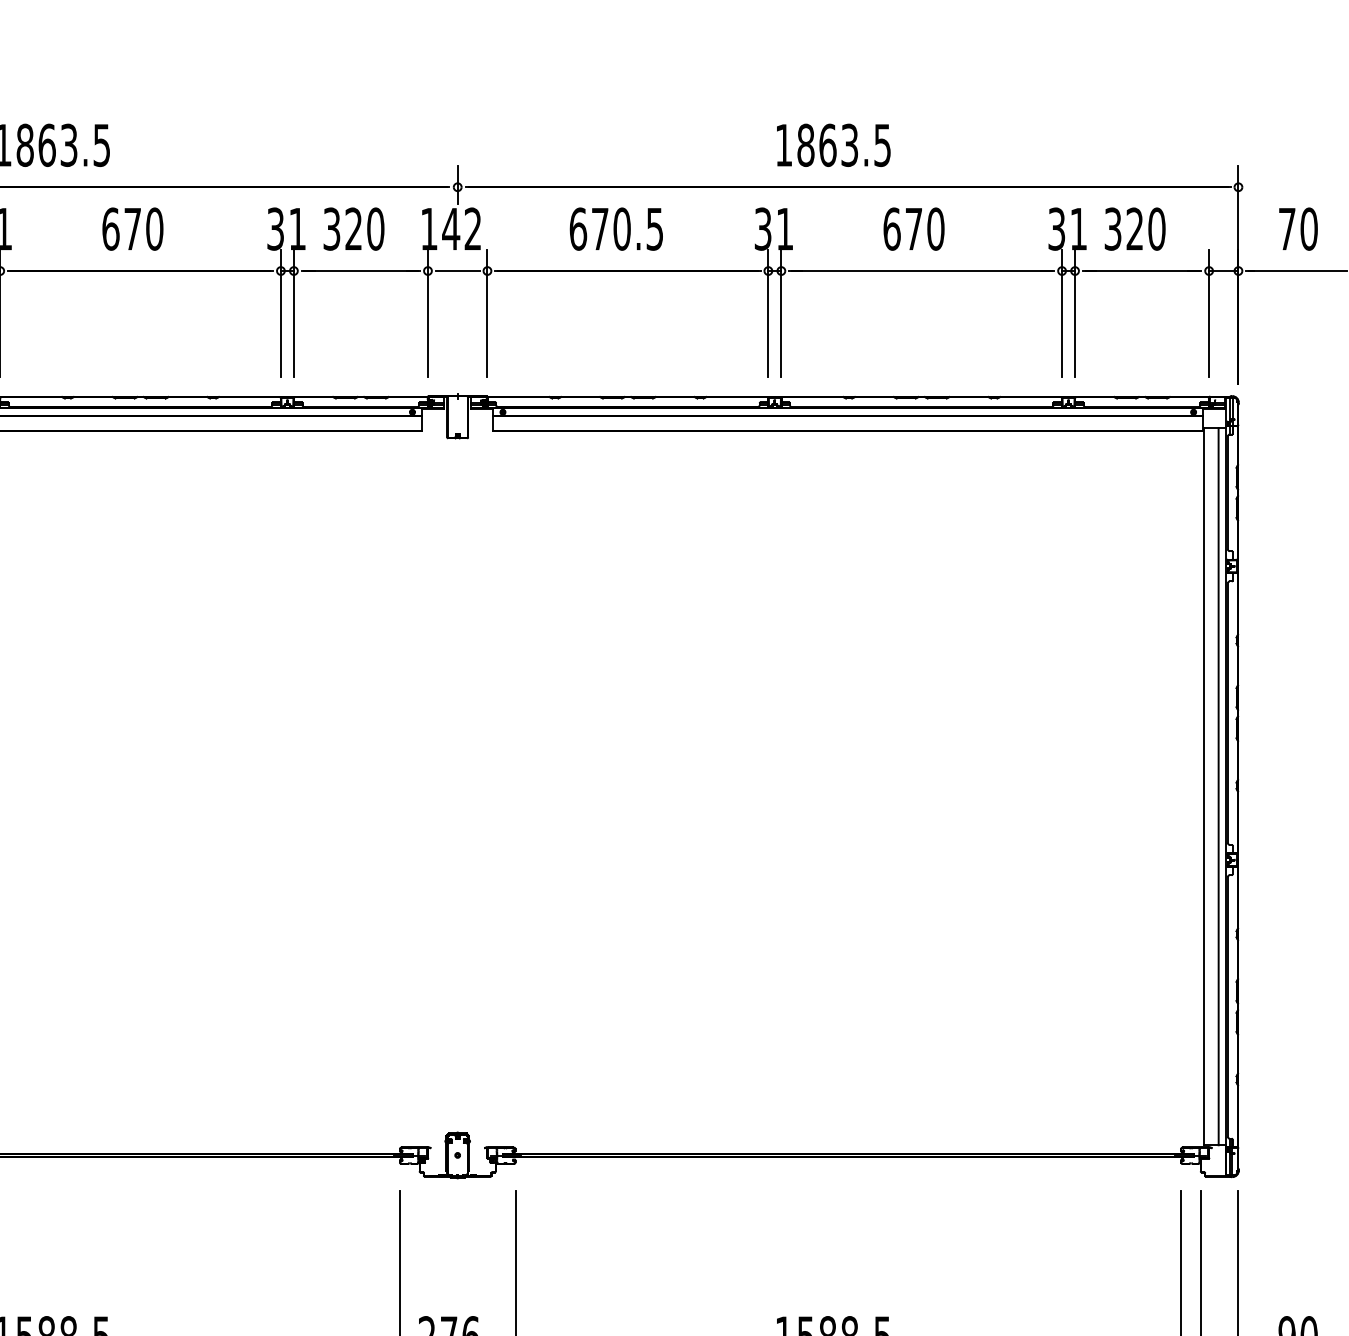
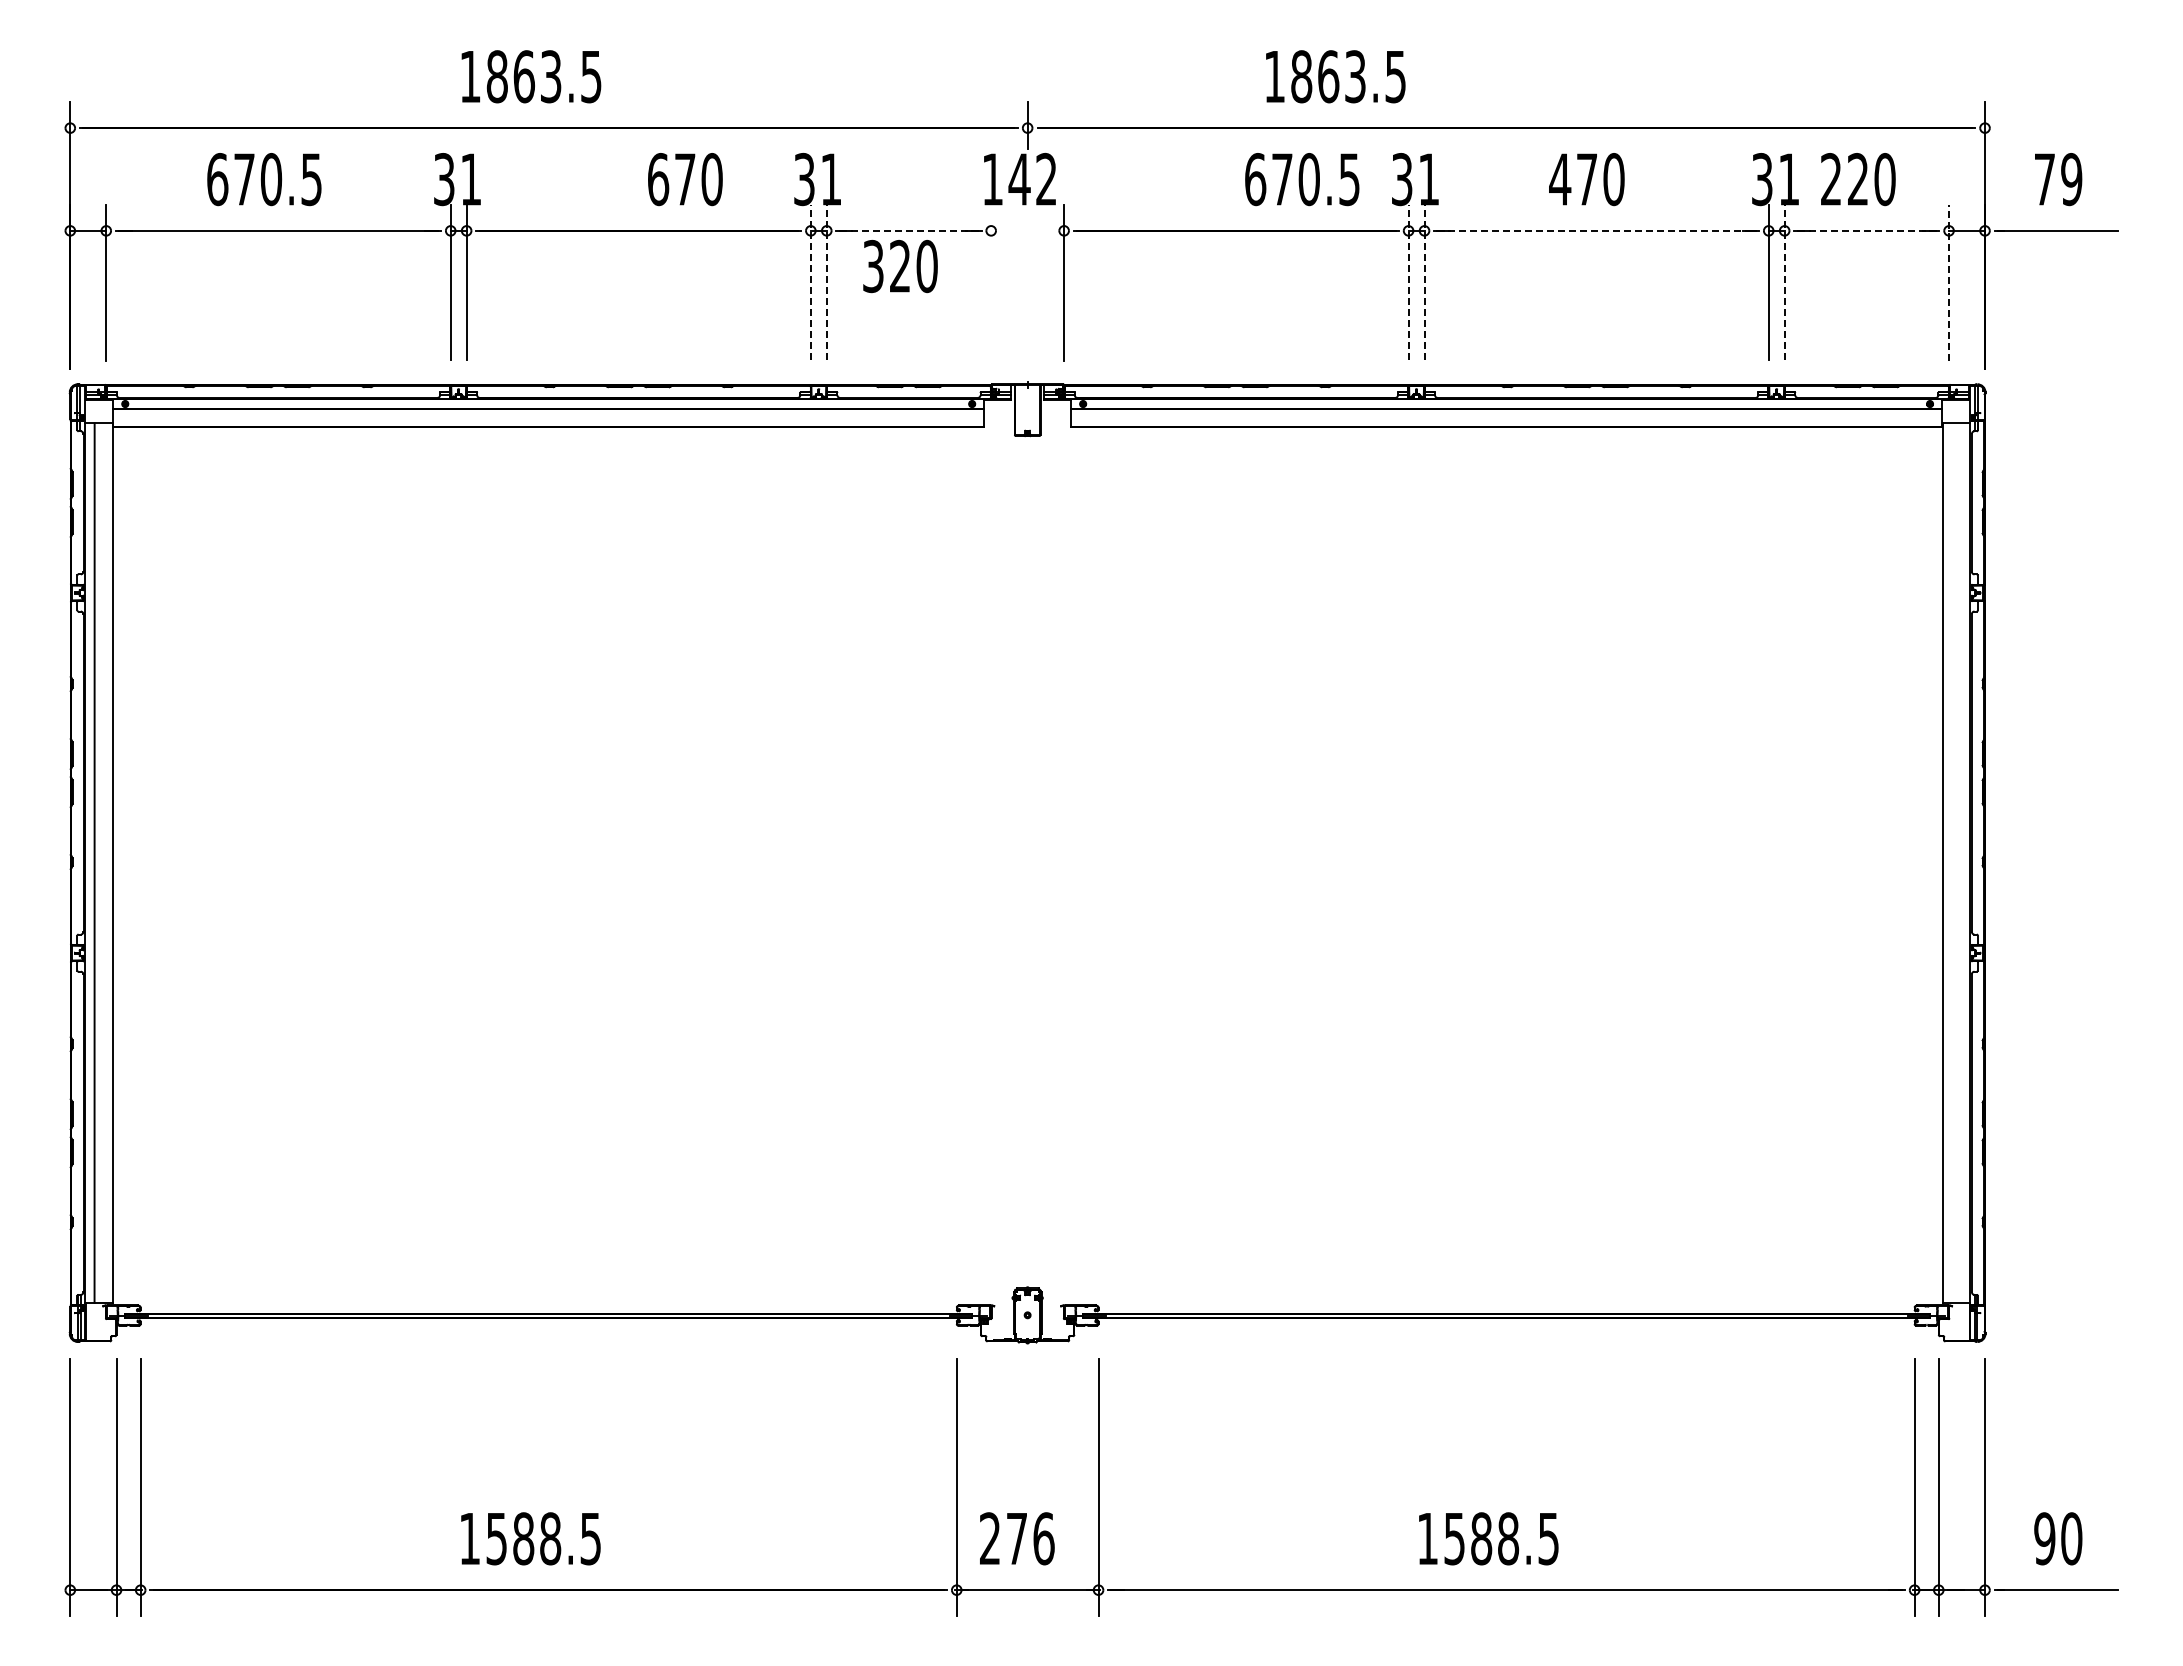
text: (833, 145) -> (1335, 76), moved
text: (133, 229) -> (685, 179), moved
text: (354, 229) -> (900, 266), moved
text: (616, 229) -> (1302, 179), moved
text: (892, 229) -> (1560, 179), 670 -> 470
text: (1113, 229) -> (1831, 179), 320 -> 220
text: (1308, 229) -> (2071, 179), 70 -> 79
line: (361, 270) -> (909, 230), solid -> dashed
line: (457, 270) -> (1027, 230), removed
line: (922, 270) -> (1597, 230), solid -> dashed
line: (1142, 270) -> (1867, 230), solid -> dashed
line: (280, 313) -> (810, 282), solid -> dashed
line: (293, 313) -> (826, 282), solid -> dashed
line: (428, 313) -> (991, 282), removed
line: (768, 313) -> (1408, 282), solid -> dashed
line: (781, 313) -> (1424, 282), solid -> dashed
line: (1074, 313) -> (1784, 282), solid -> dashed
line: (1209, 313) -> (1949, 282), solid -> dashed
line: (1218, 786) -> (1960, 862), removed

